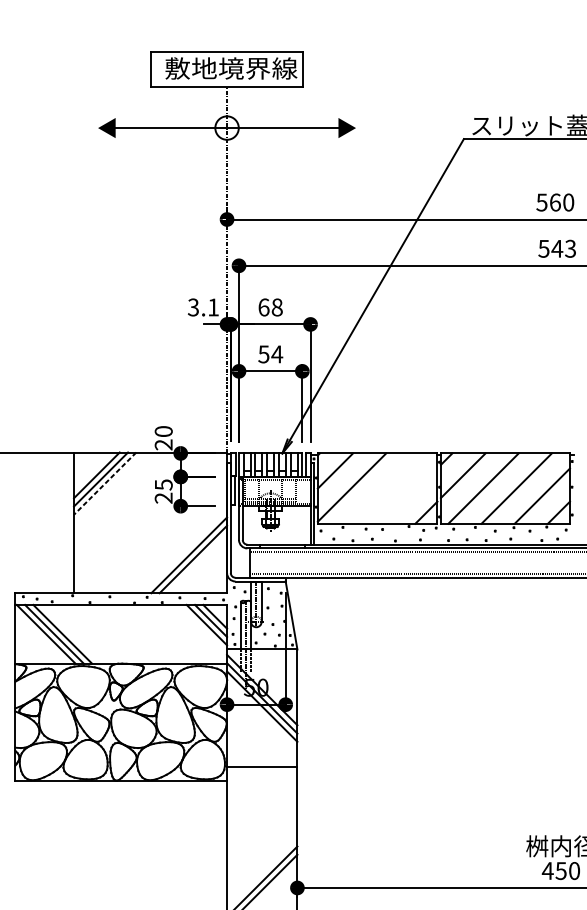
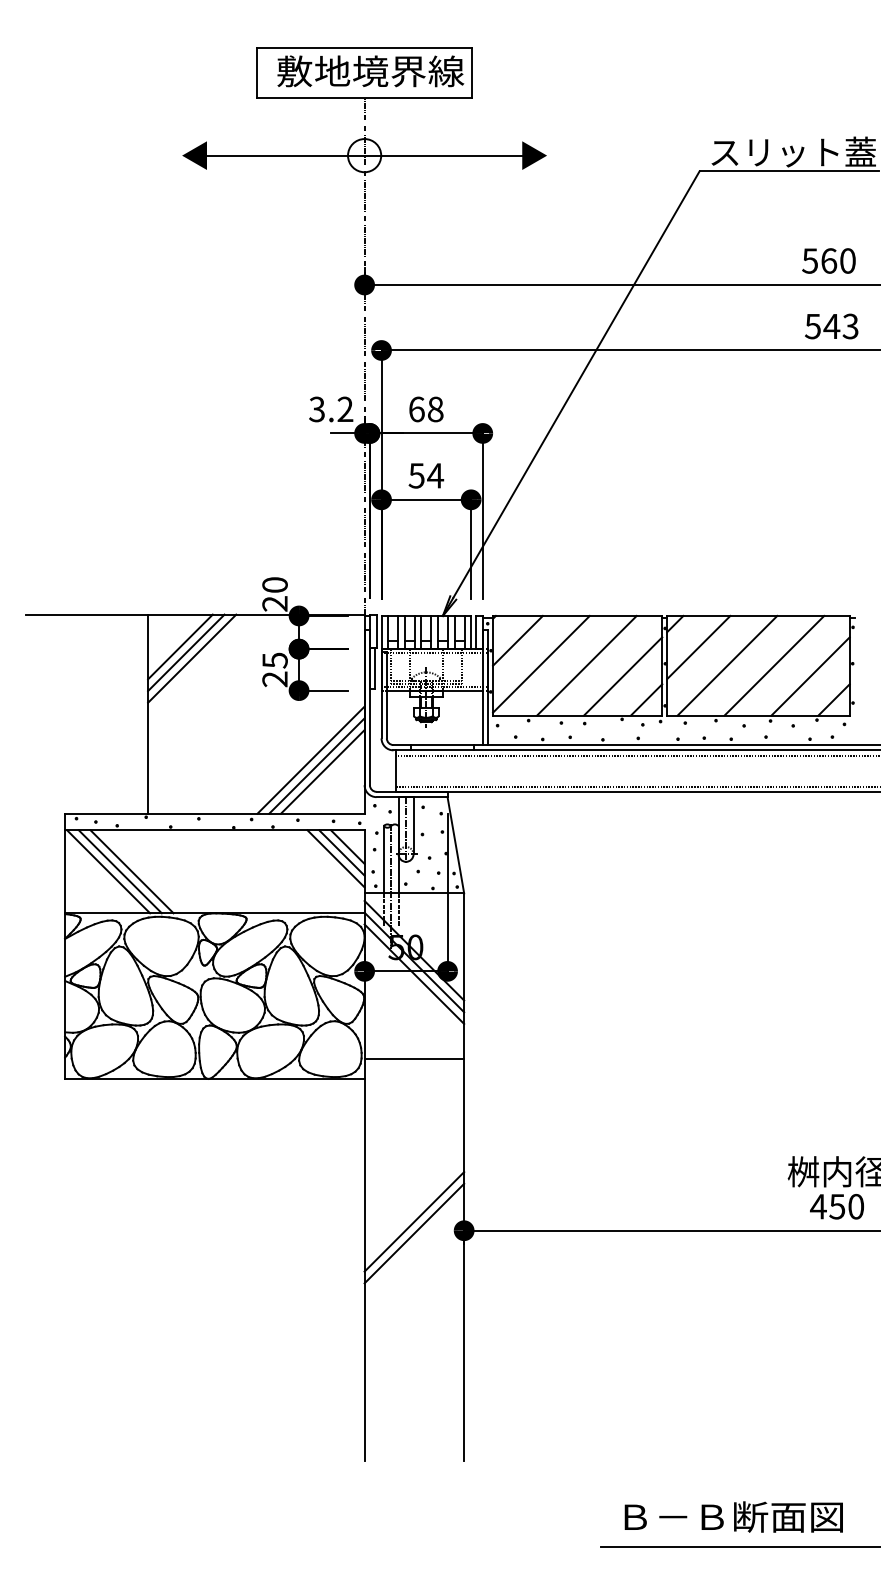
text: (213, 306) -> (345, 408), 3.1 -> 3.2
line: (104, 484) -> (191, 659), dashed -> solid
line: (383, 488) -> (586, 665), added
line: (410, 496) -> (623, 676), added
line: (197, 563) -> (322, 771), added

